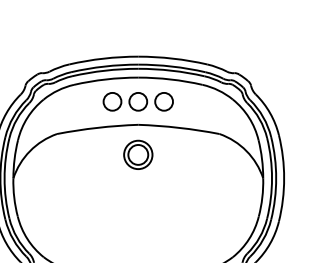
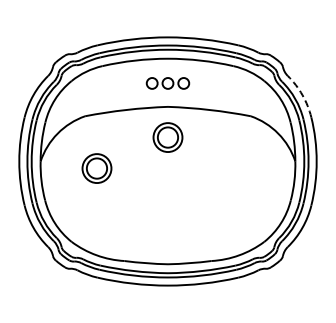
part: (137, 101) -> (167, 83), size x0.6
arc: (270, 113) -> (302, 95), solid -> dashed
part: (68, 185) -> (96, 168), added

